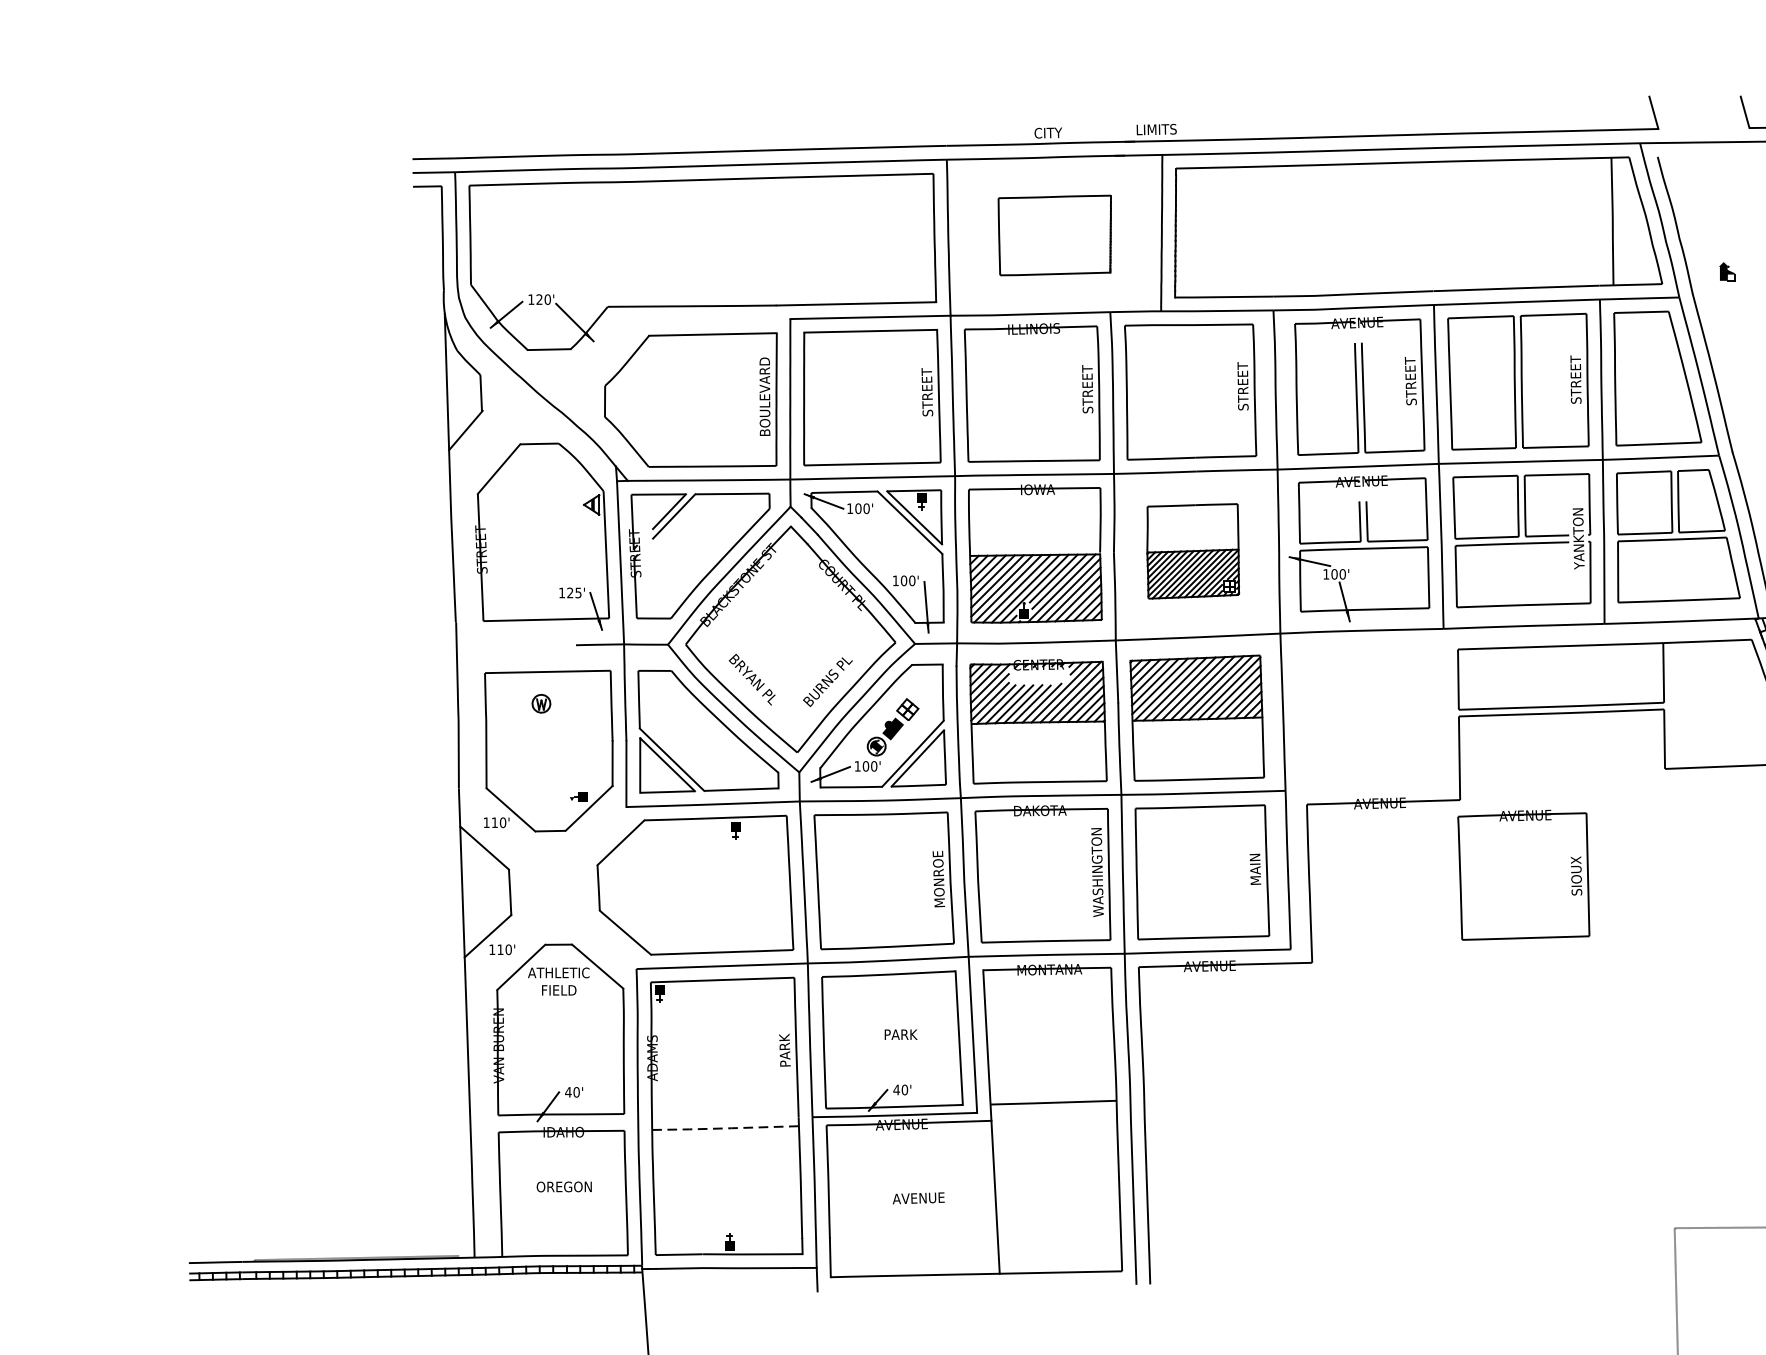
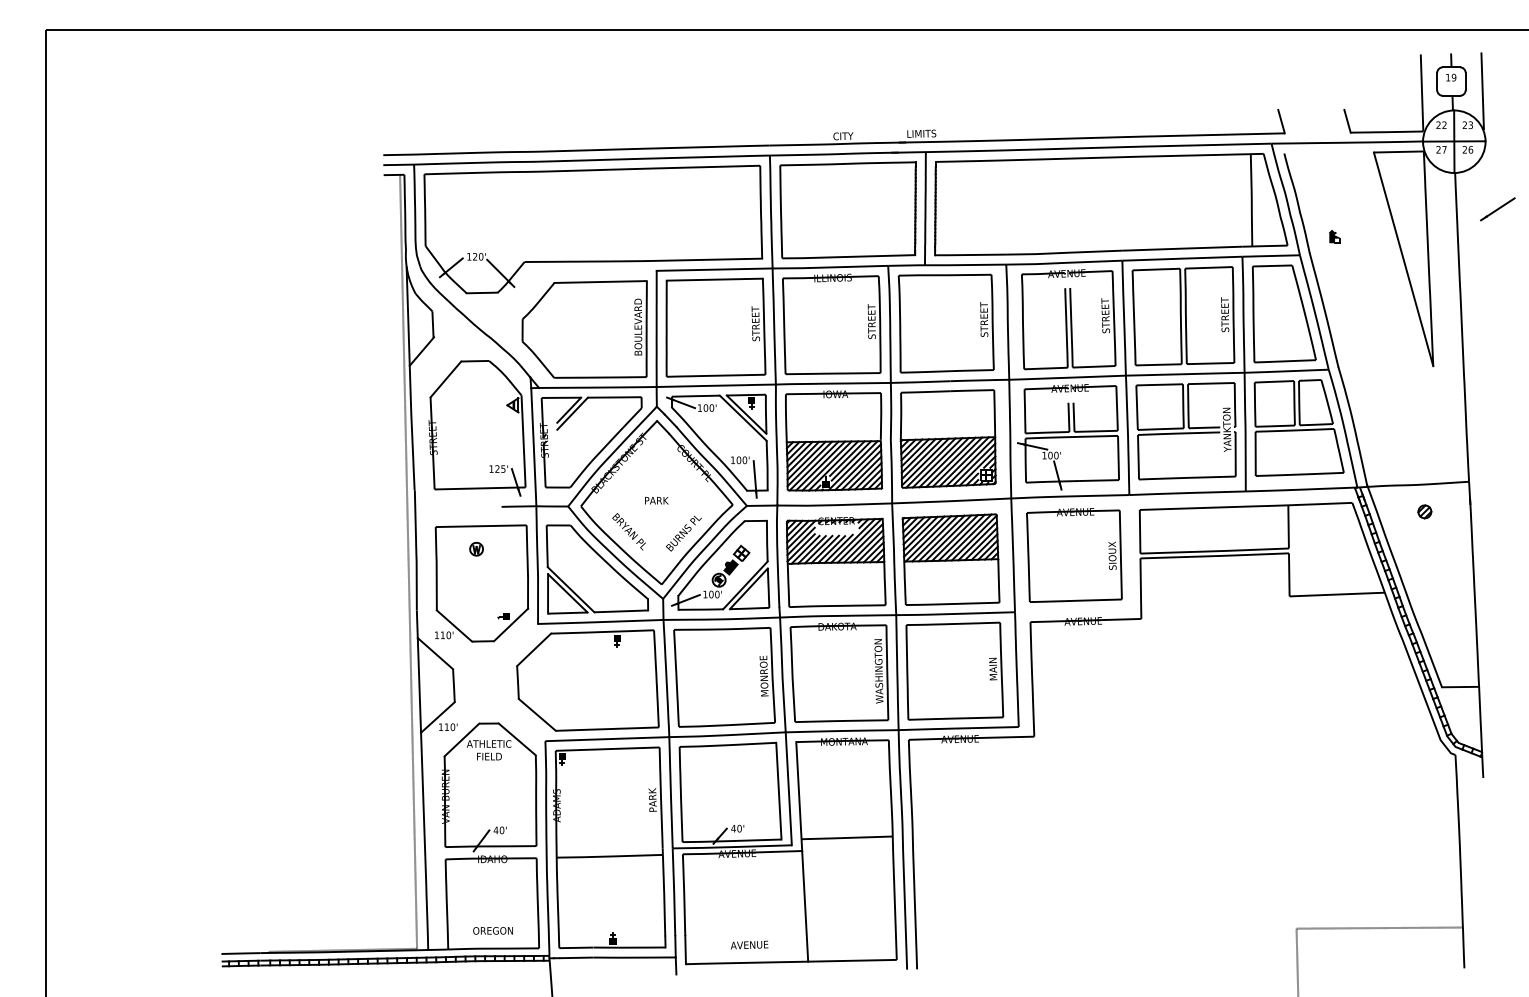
part: (1054, 235) -> (847, 210), size x1.67
part: (1192, 550) -> (947, 438), size x1.43
line: (447, 720) -> (408, 561), added
part: (1523, 875) -> (1074, 555), moved
text: (900, 1034) -> (656, 500), moved
line: (725, 1128) -> (609, 856), dashed -> solid
text: (563, 1186) -> (492, 930), moved
text: (918, 1197) -> (749, 944), moved

